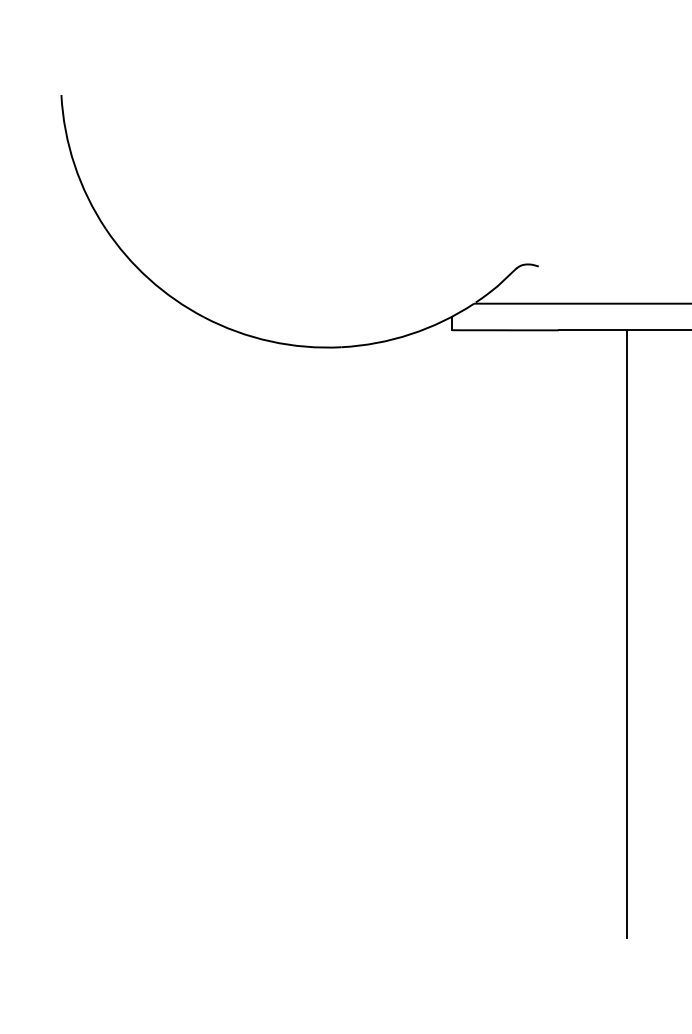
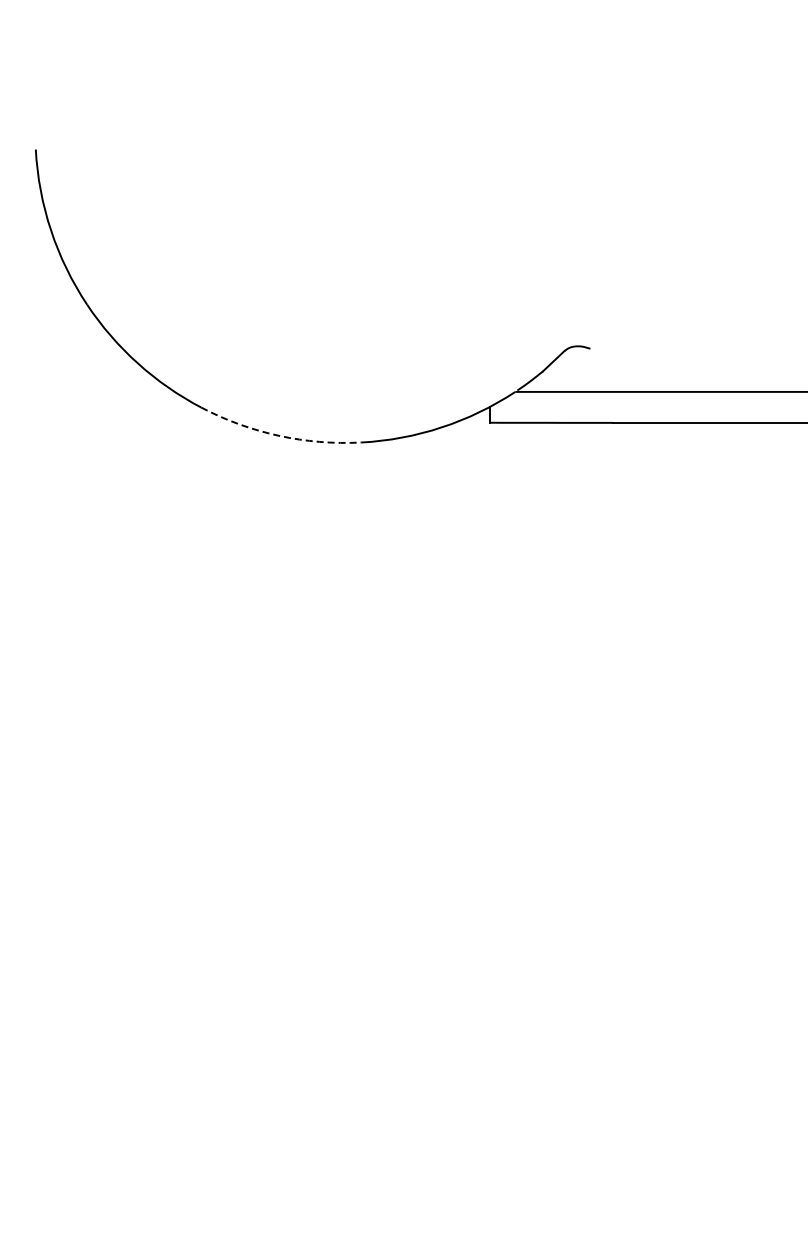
arc: (270, 341) -> (278, 435), solid -> dashed
line: (627, 633) -> (693, 775), removed

